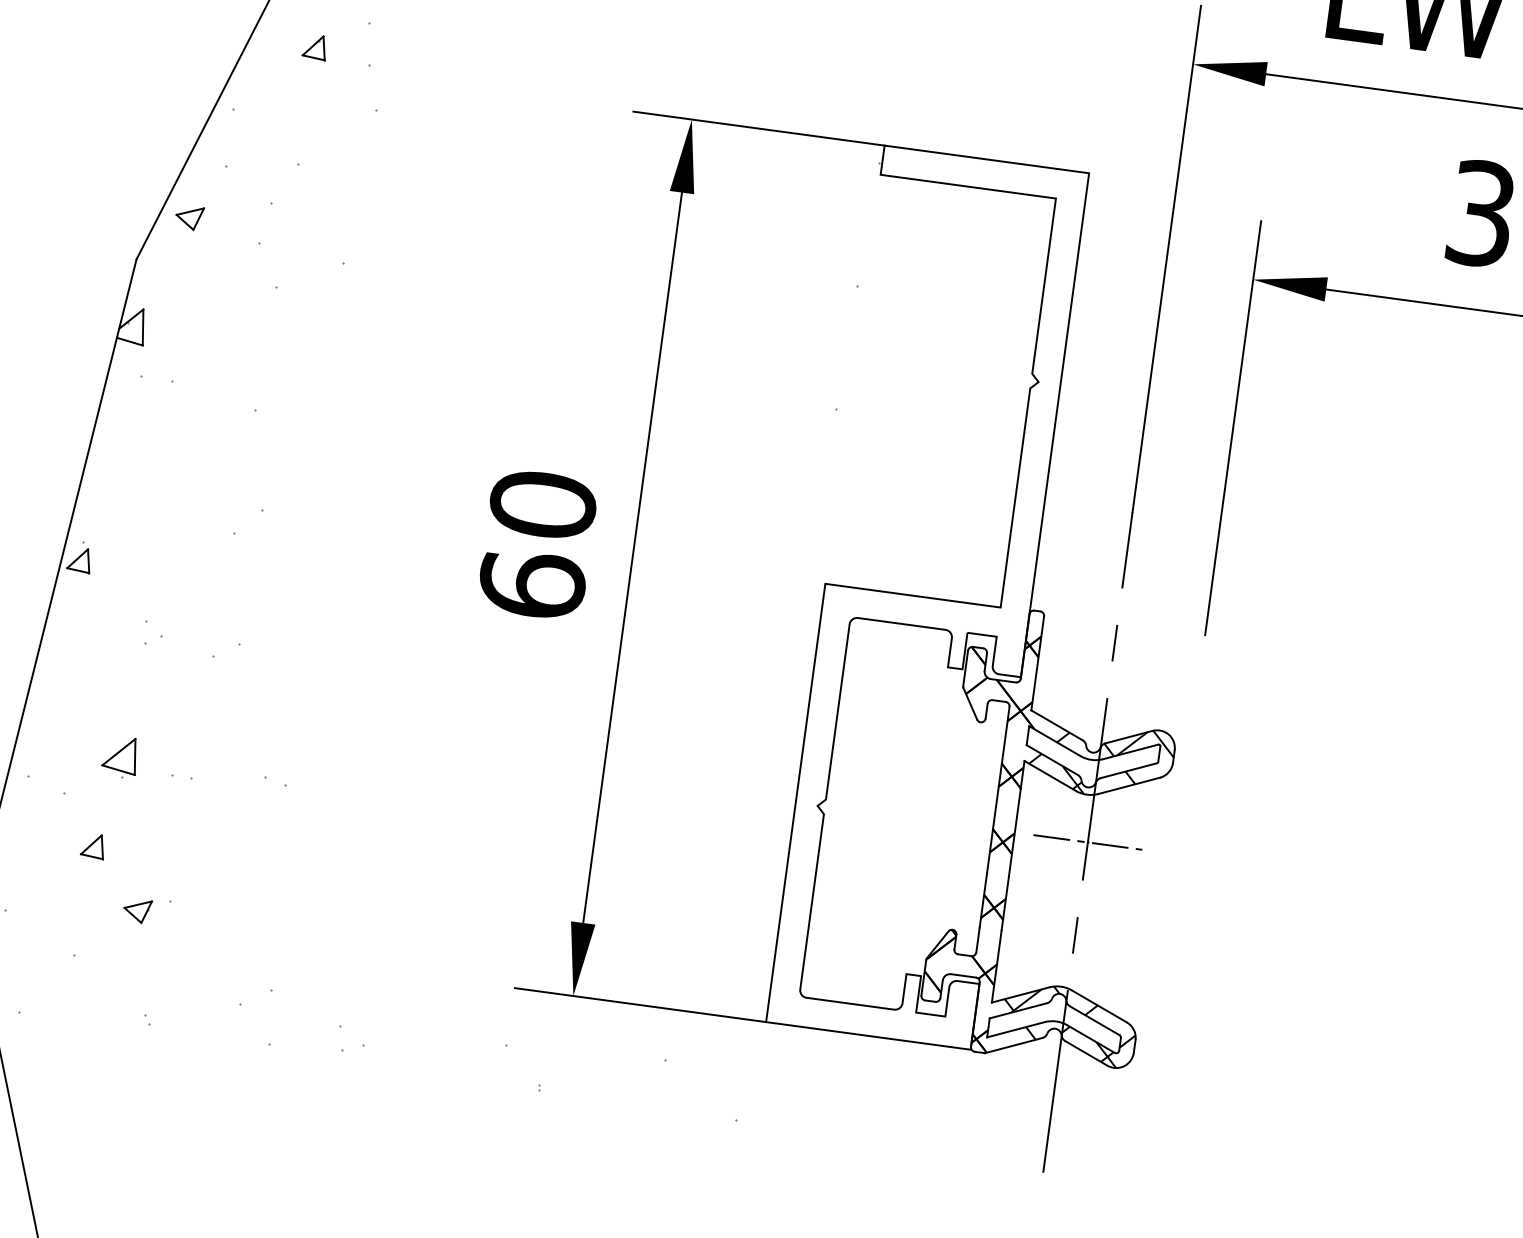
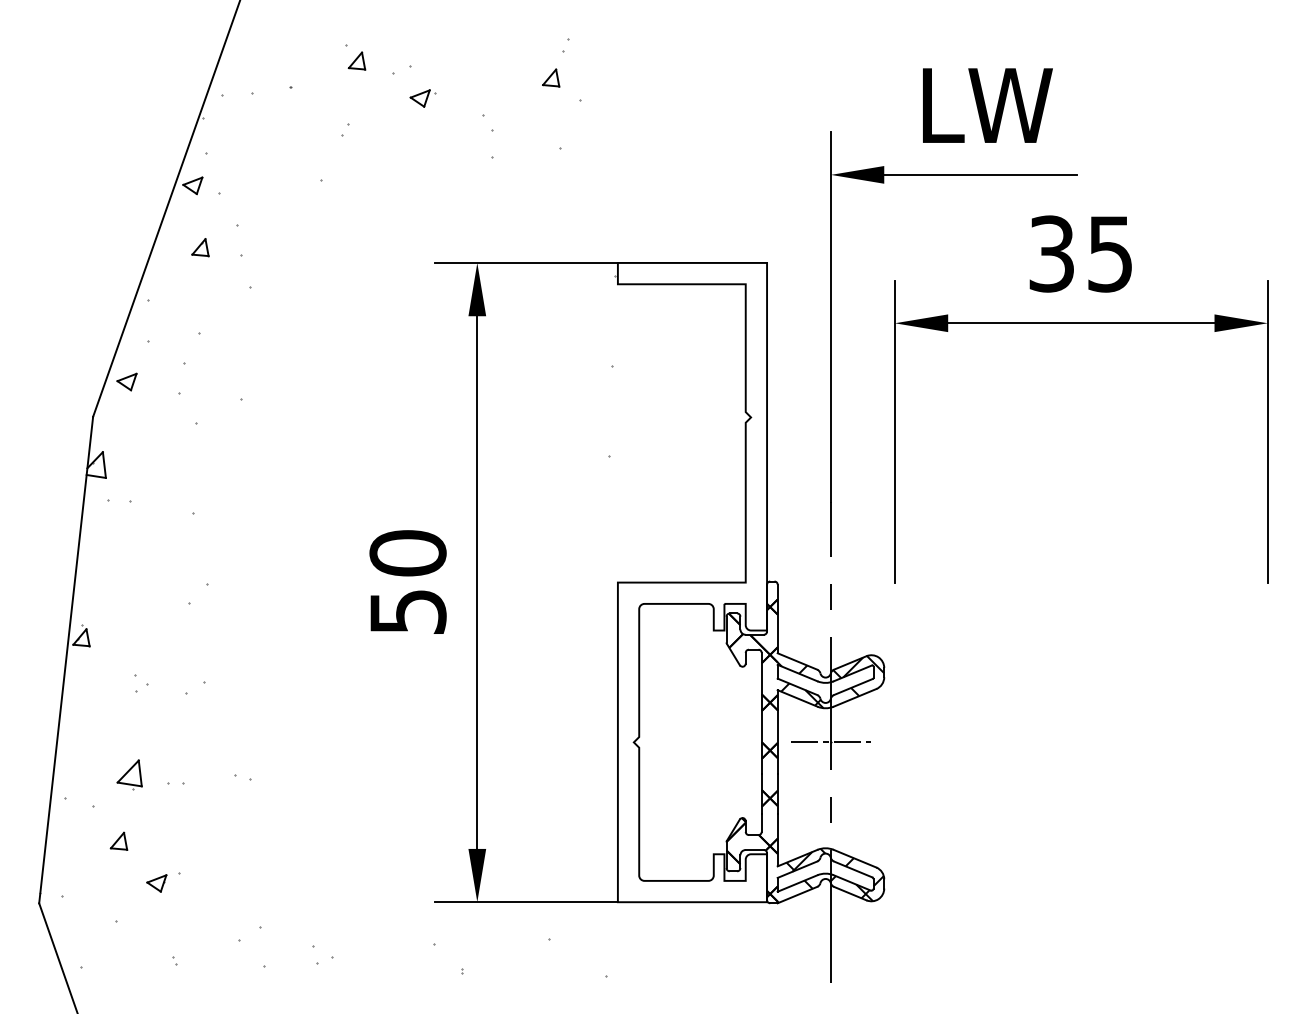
text: (531, 584) -> (407, 611), 60 -> 50

